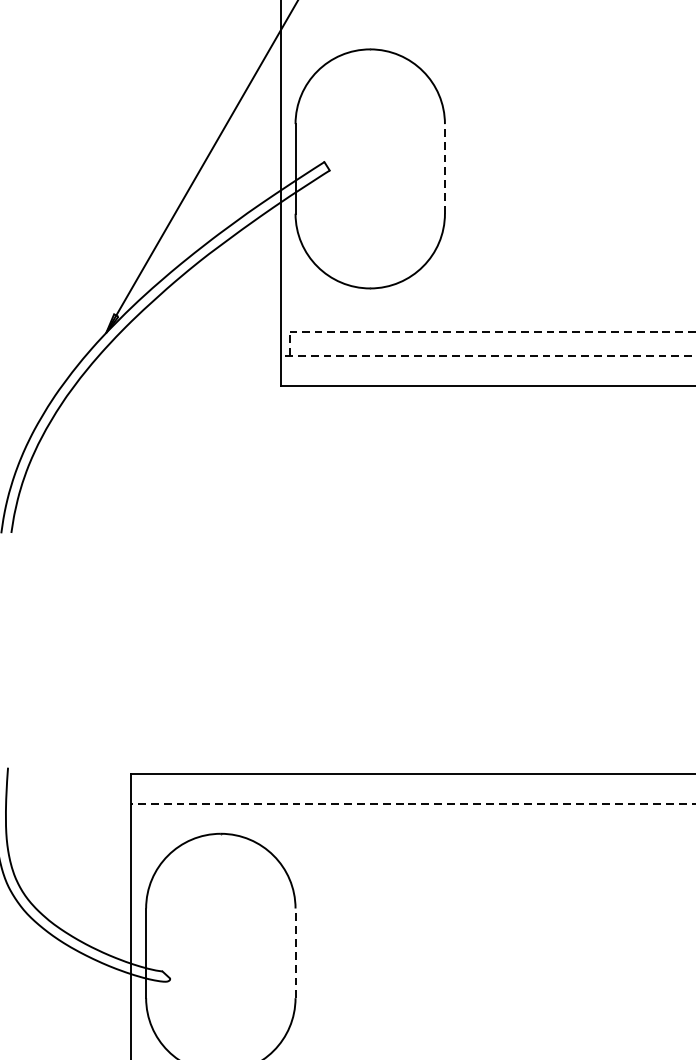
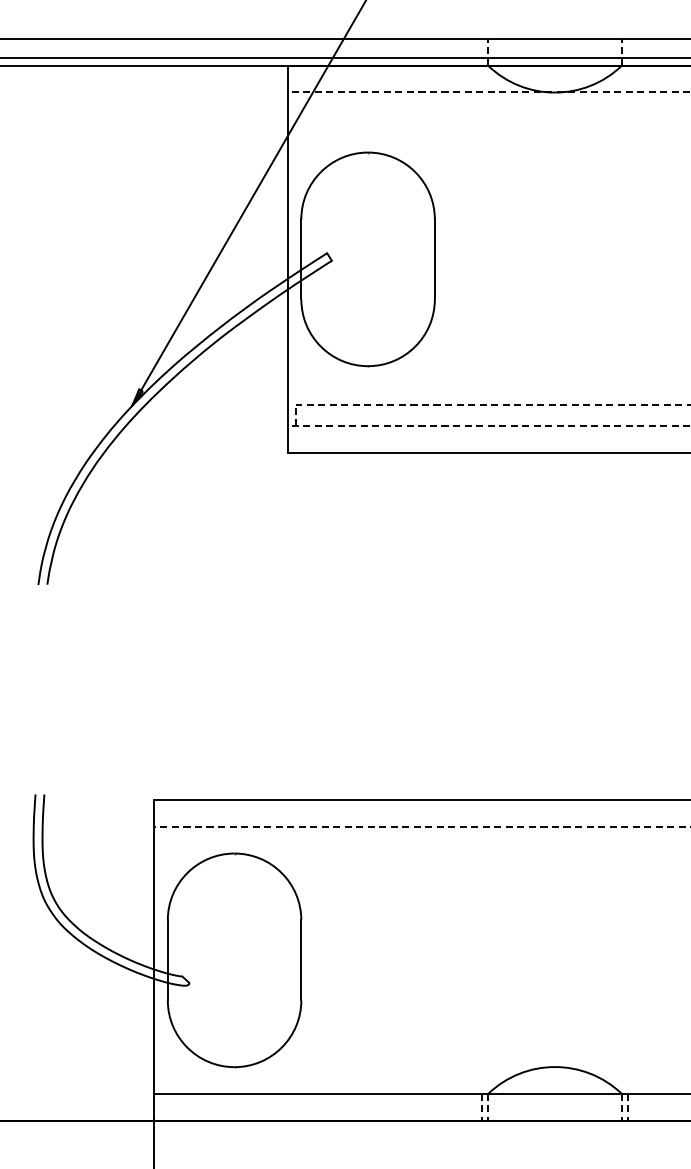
line: (444, 167) -> (434, 258), dashed -> solid
line: (295, 952) -> (301, 959), dashed -> solid

